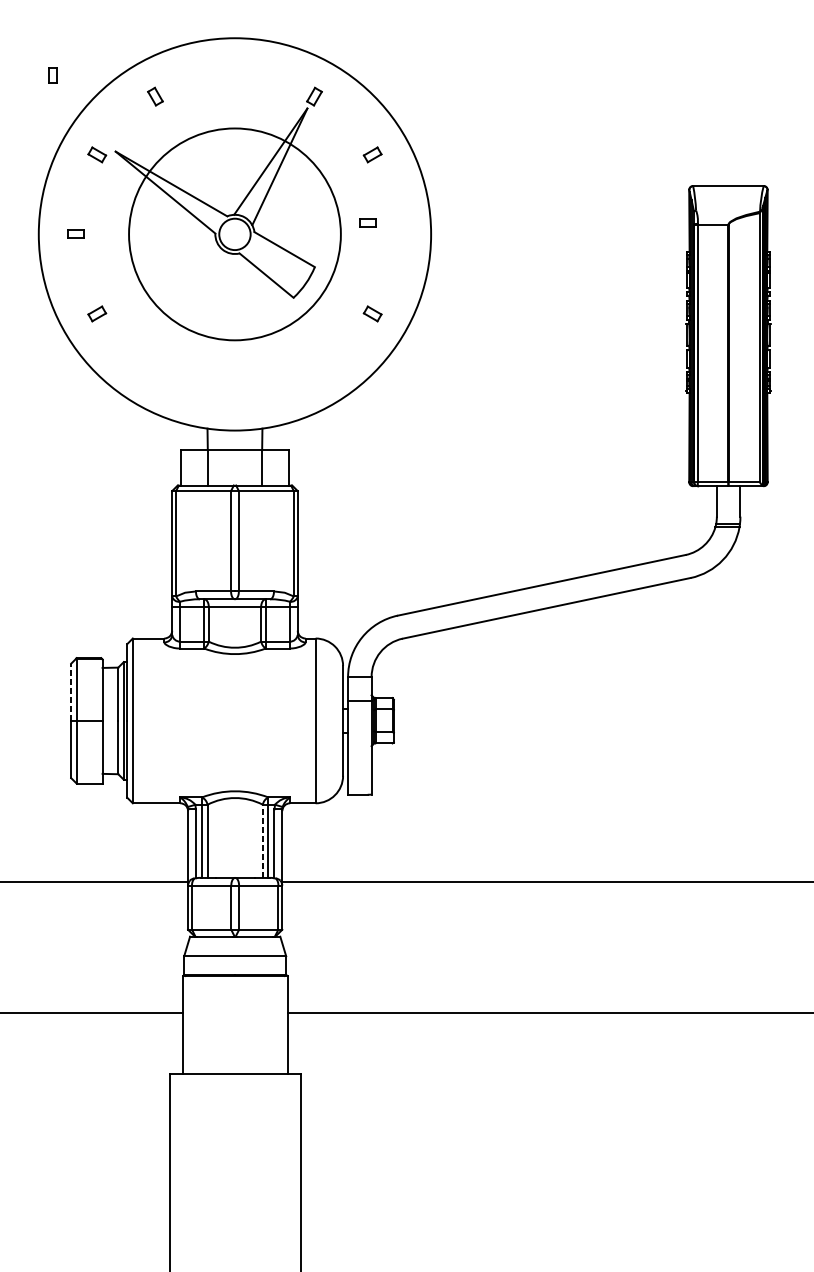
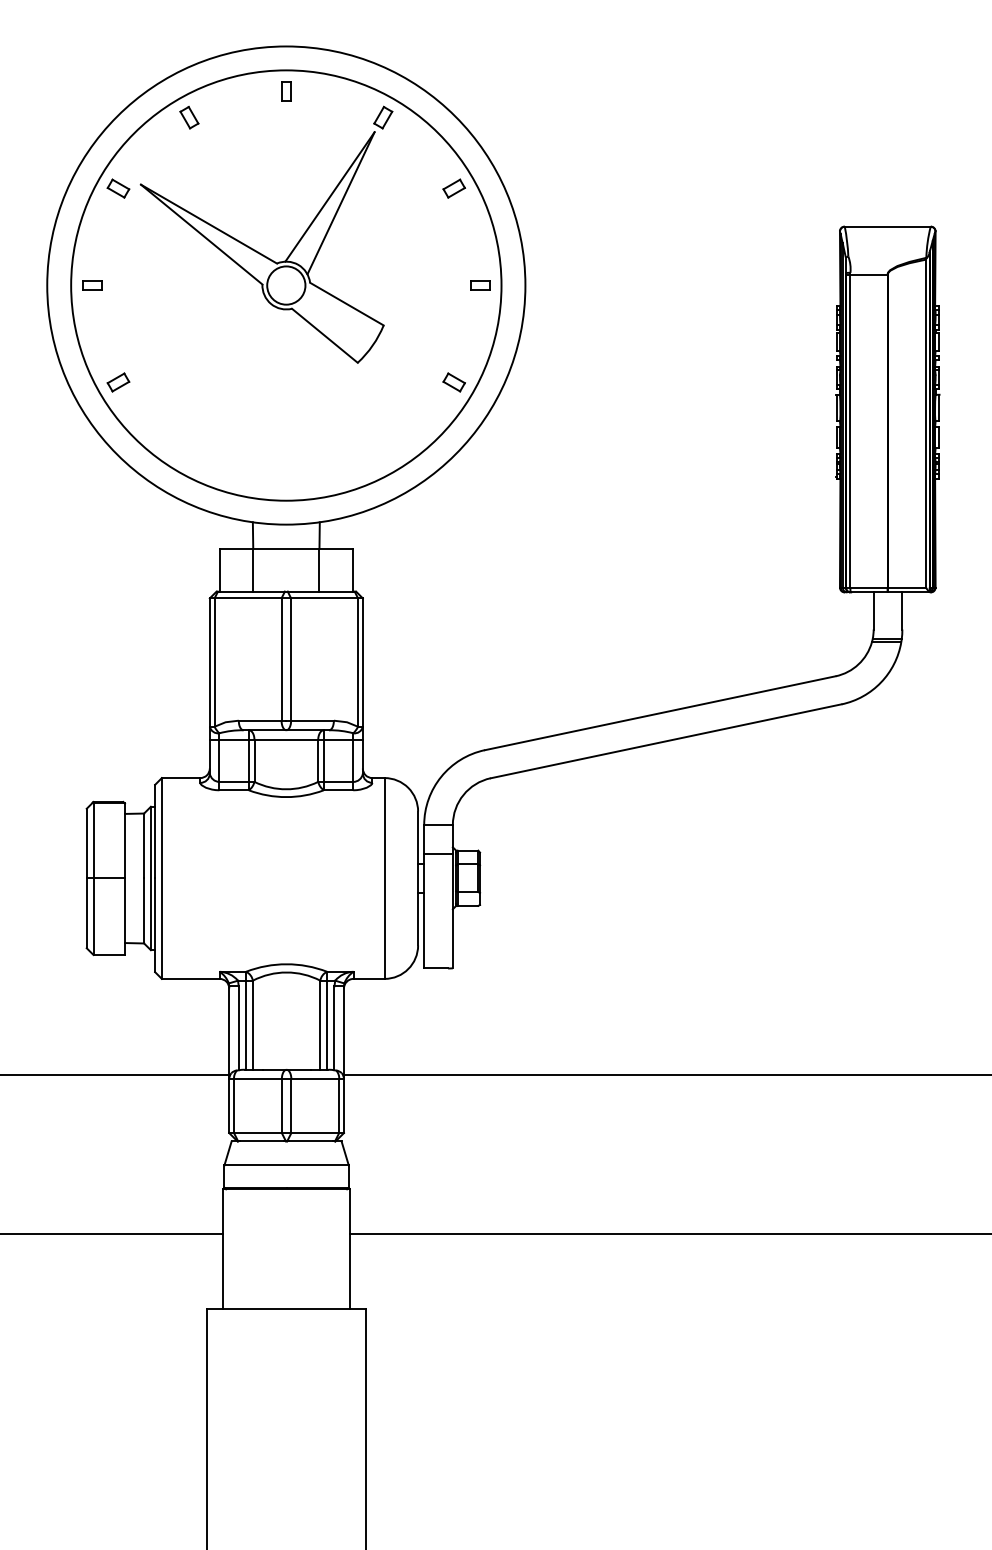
part: (52, 75) -> (286, 91), moved
part: (368, 222) -> (480, 285), moved
circle: (235, 234) -> (286, 285), size x1.67
line: (71, 692) -> (86, 843), dashed -> solid
line: (263, 841) -> (320, 1025), dashed -> solid

